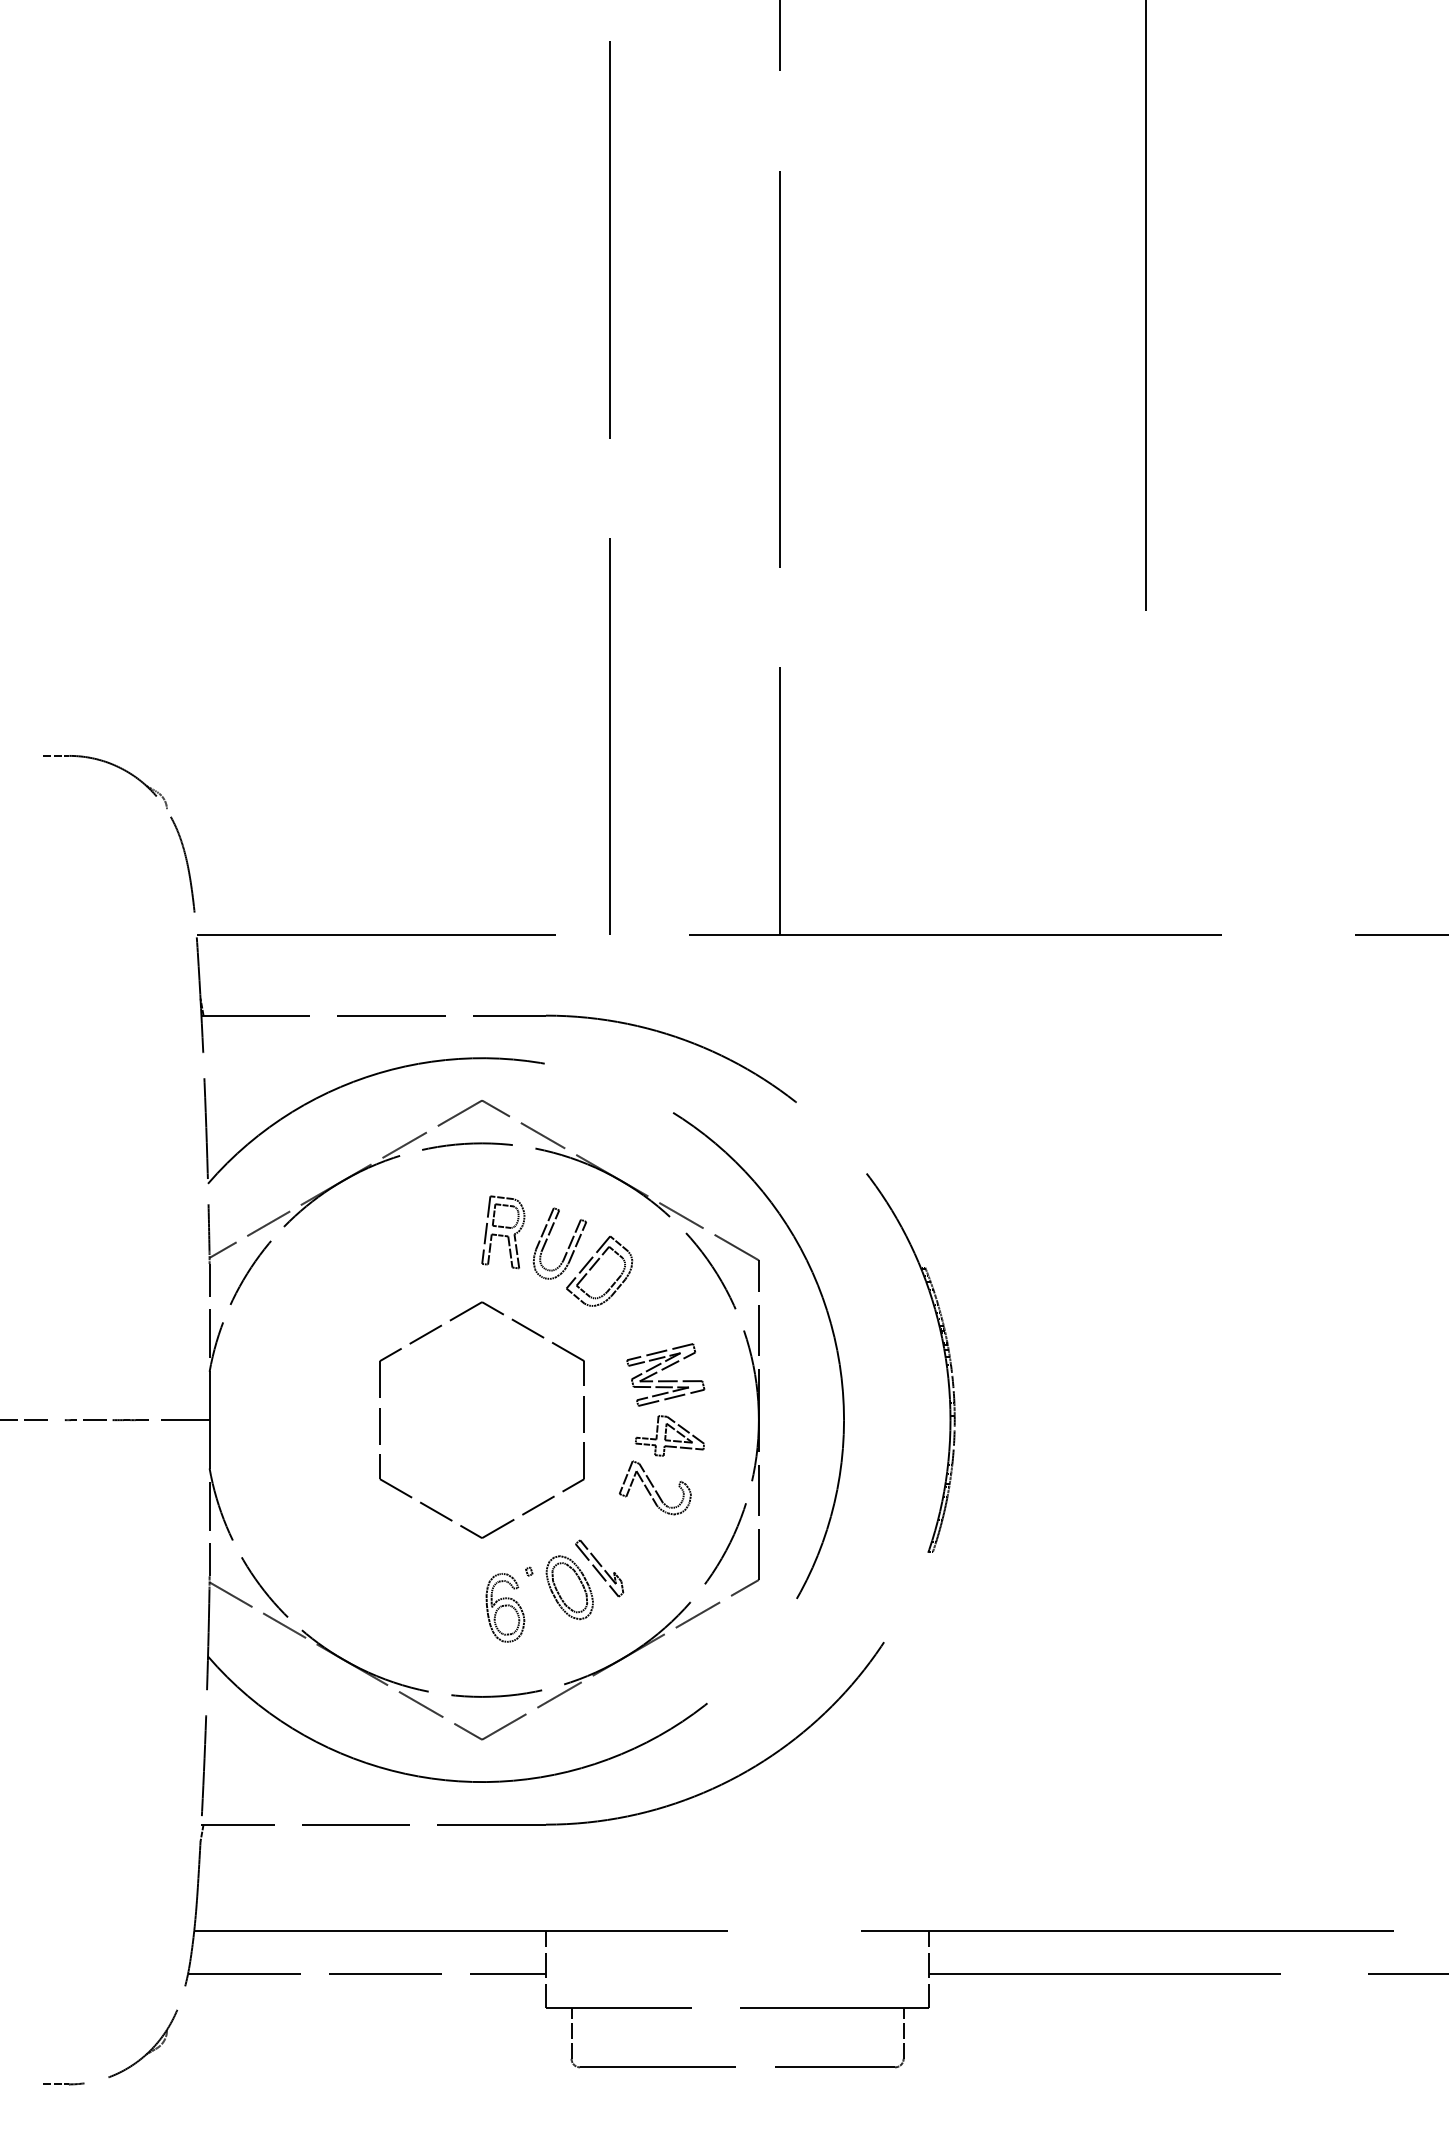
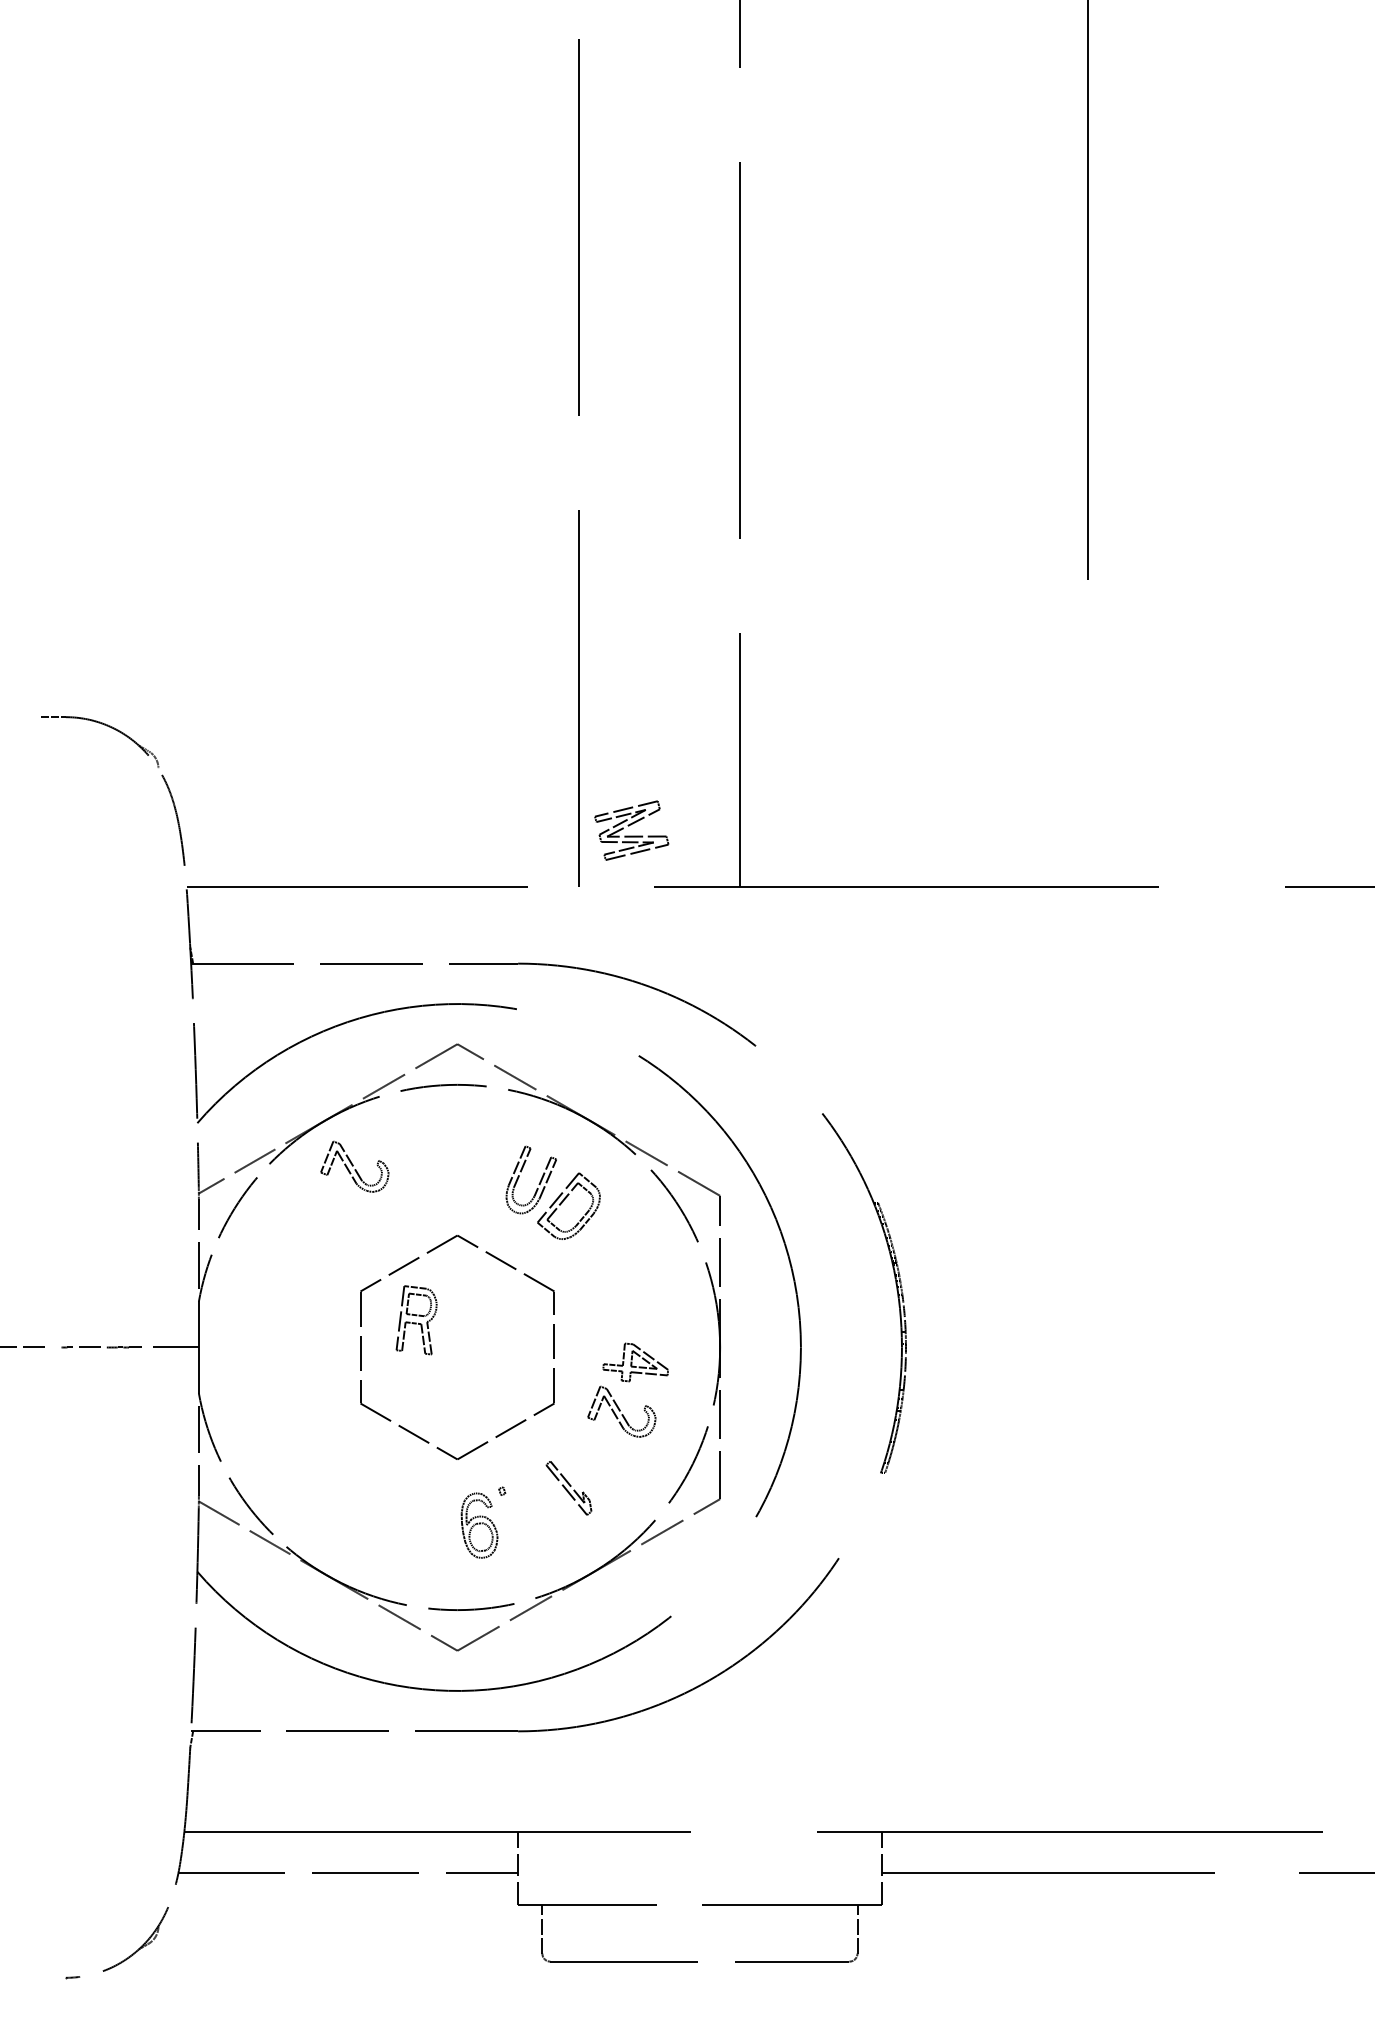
part: (373, 1229) -> (354, 1166), added
part: (503, 1232) -> (416, 1320), moved
part: (665, 1374) -> (631, 830), moved
part: (569, 1587) -> (540, 1506), removed
line: (56, 2084) -> (53, 1977), removed

